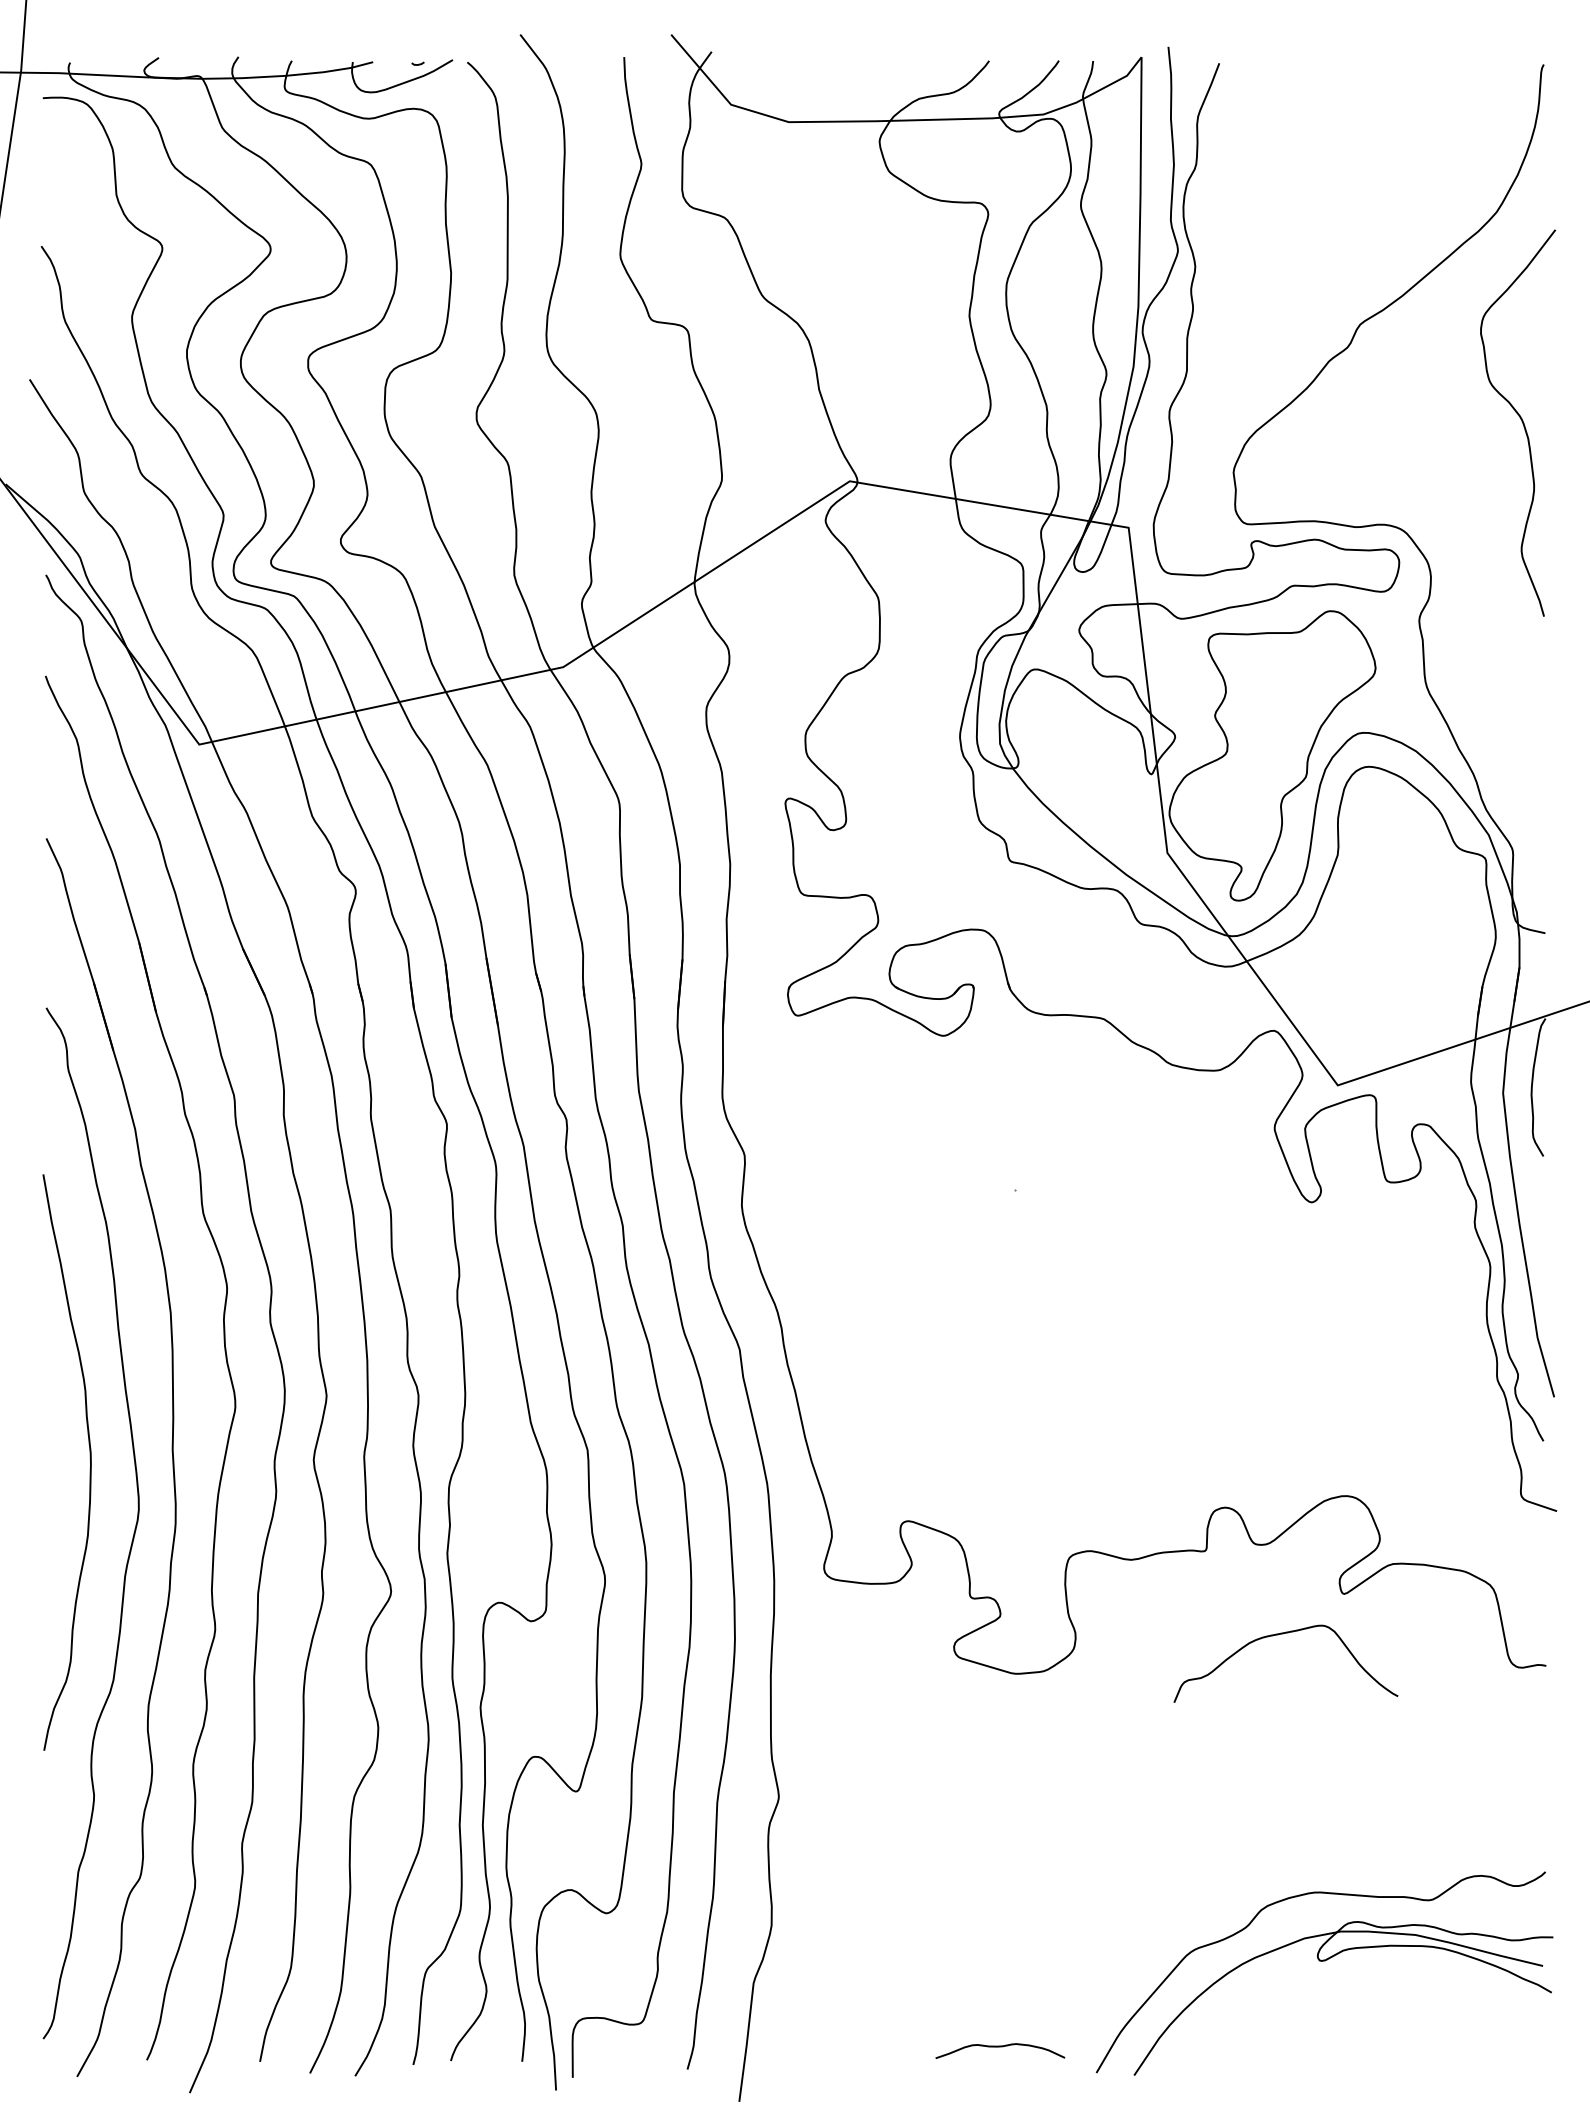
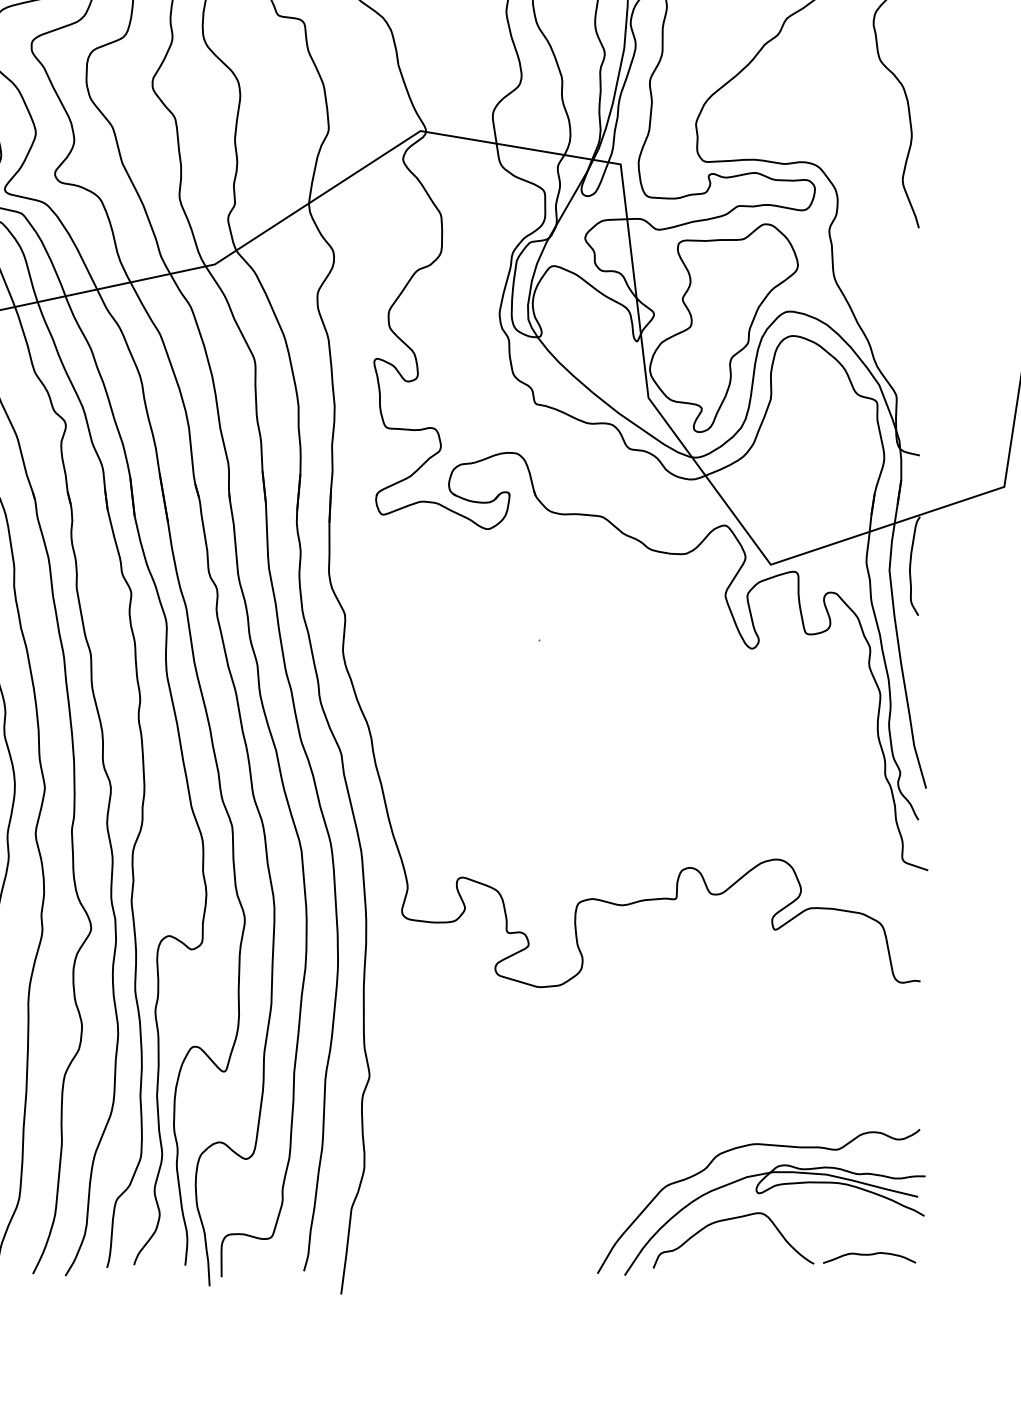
curve: (1278, 1635) -> (728, 1220), moved
curve: (1000, 2047) -> (869, 1255), moved

